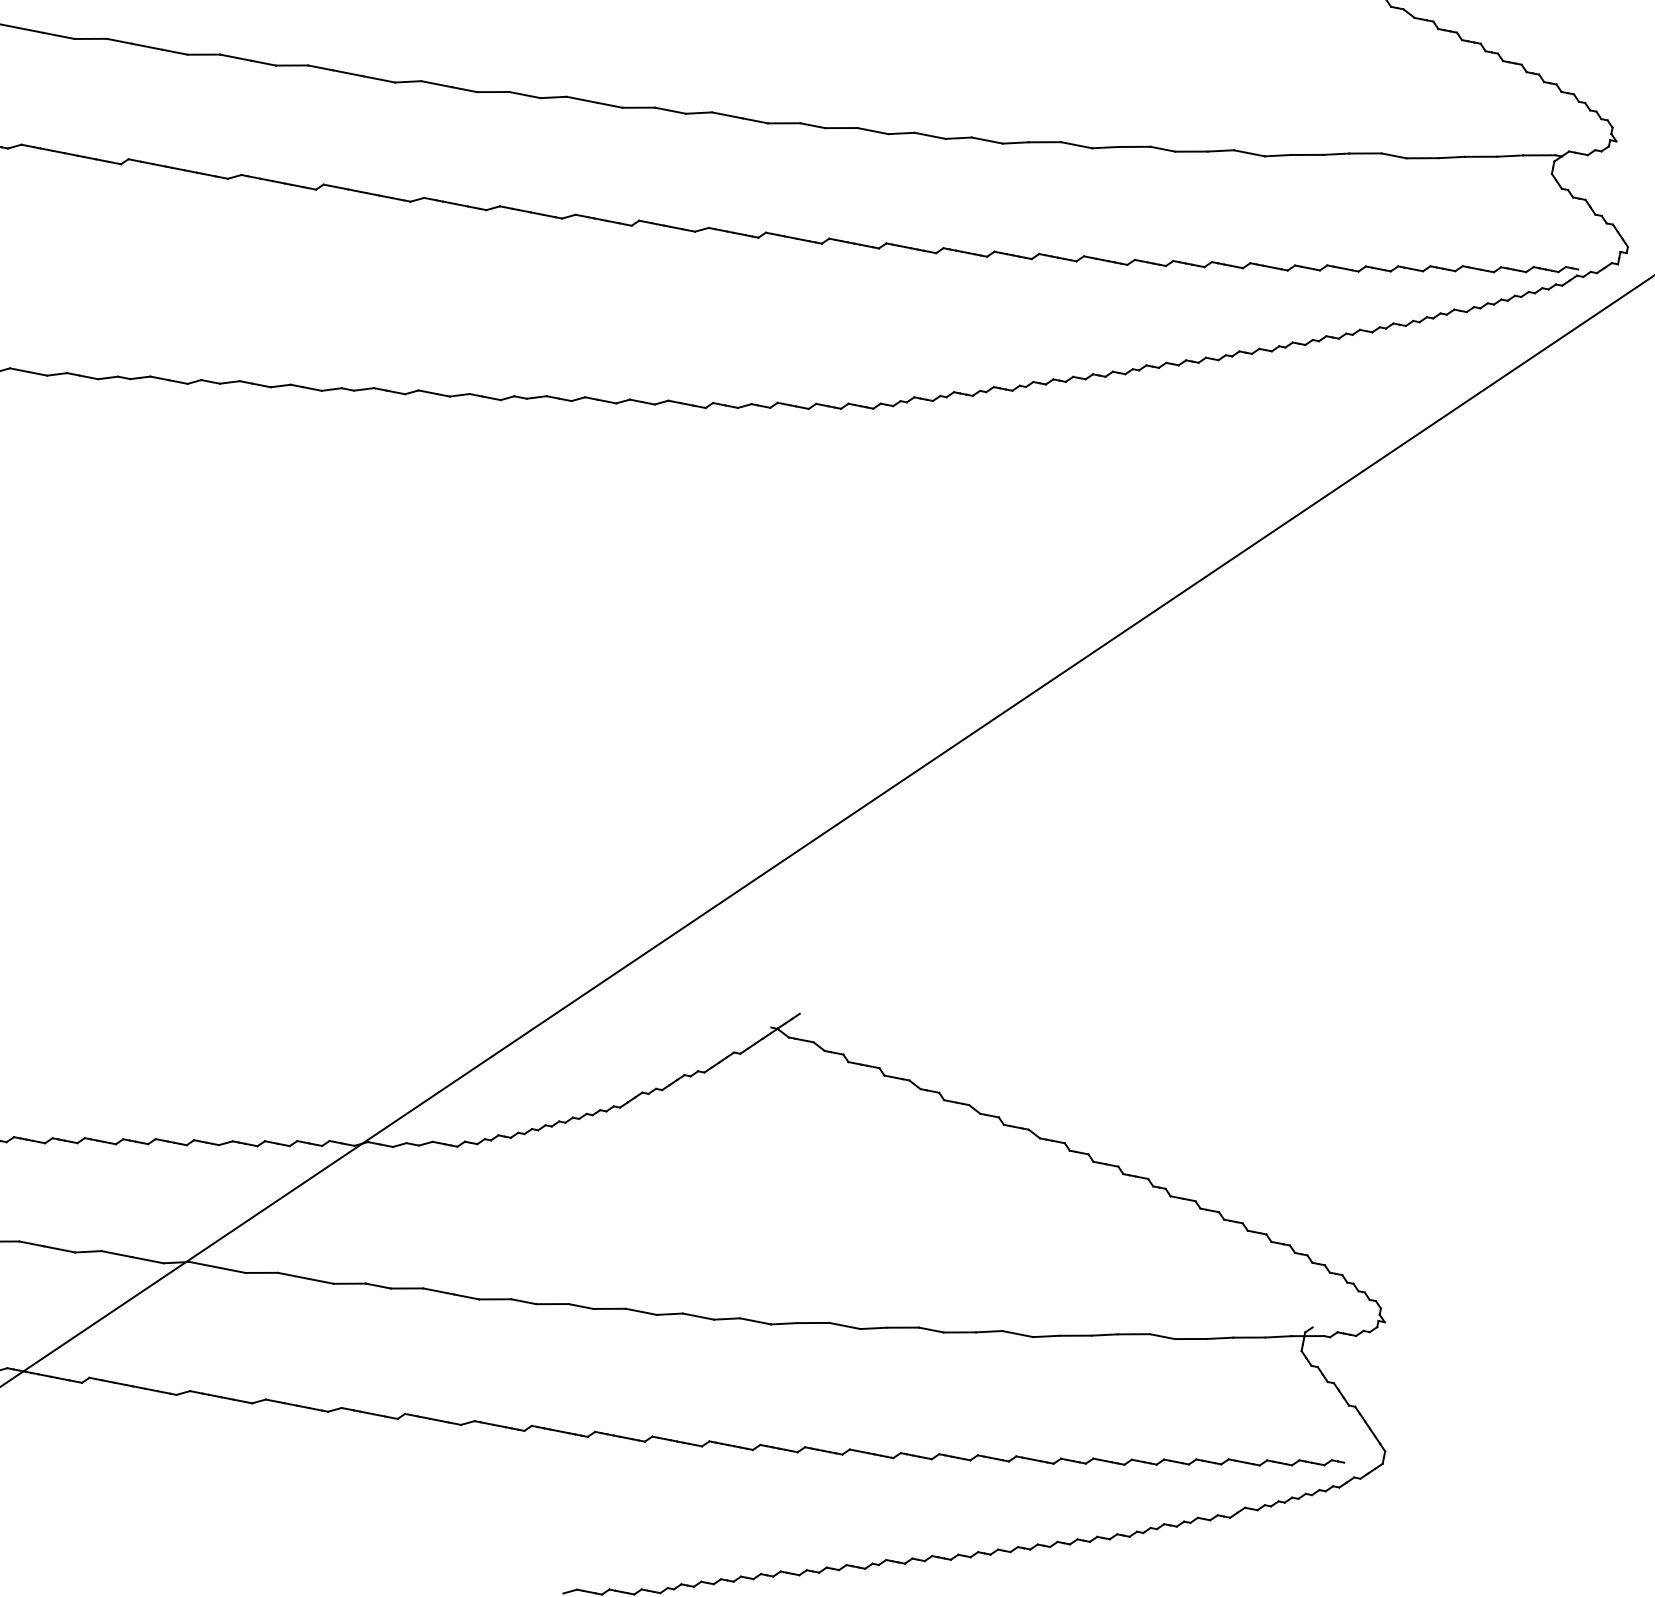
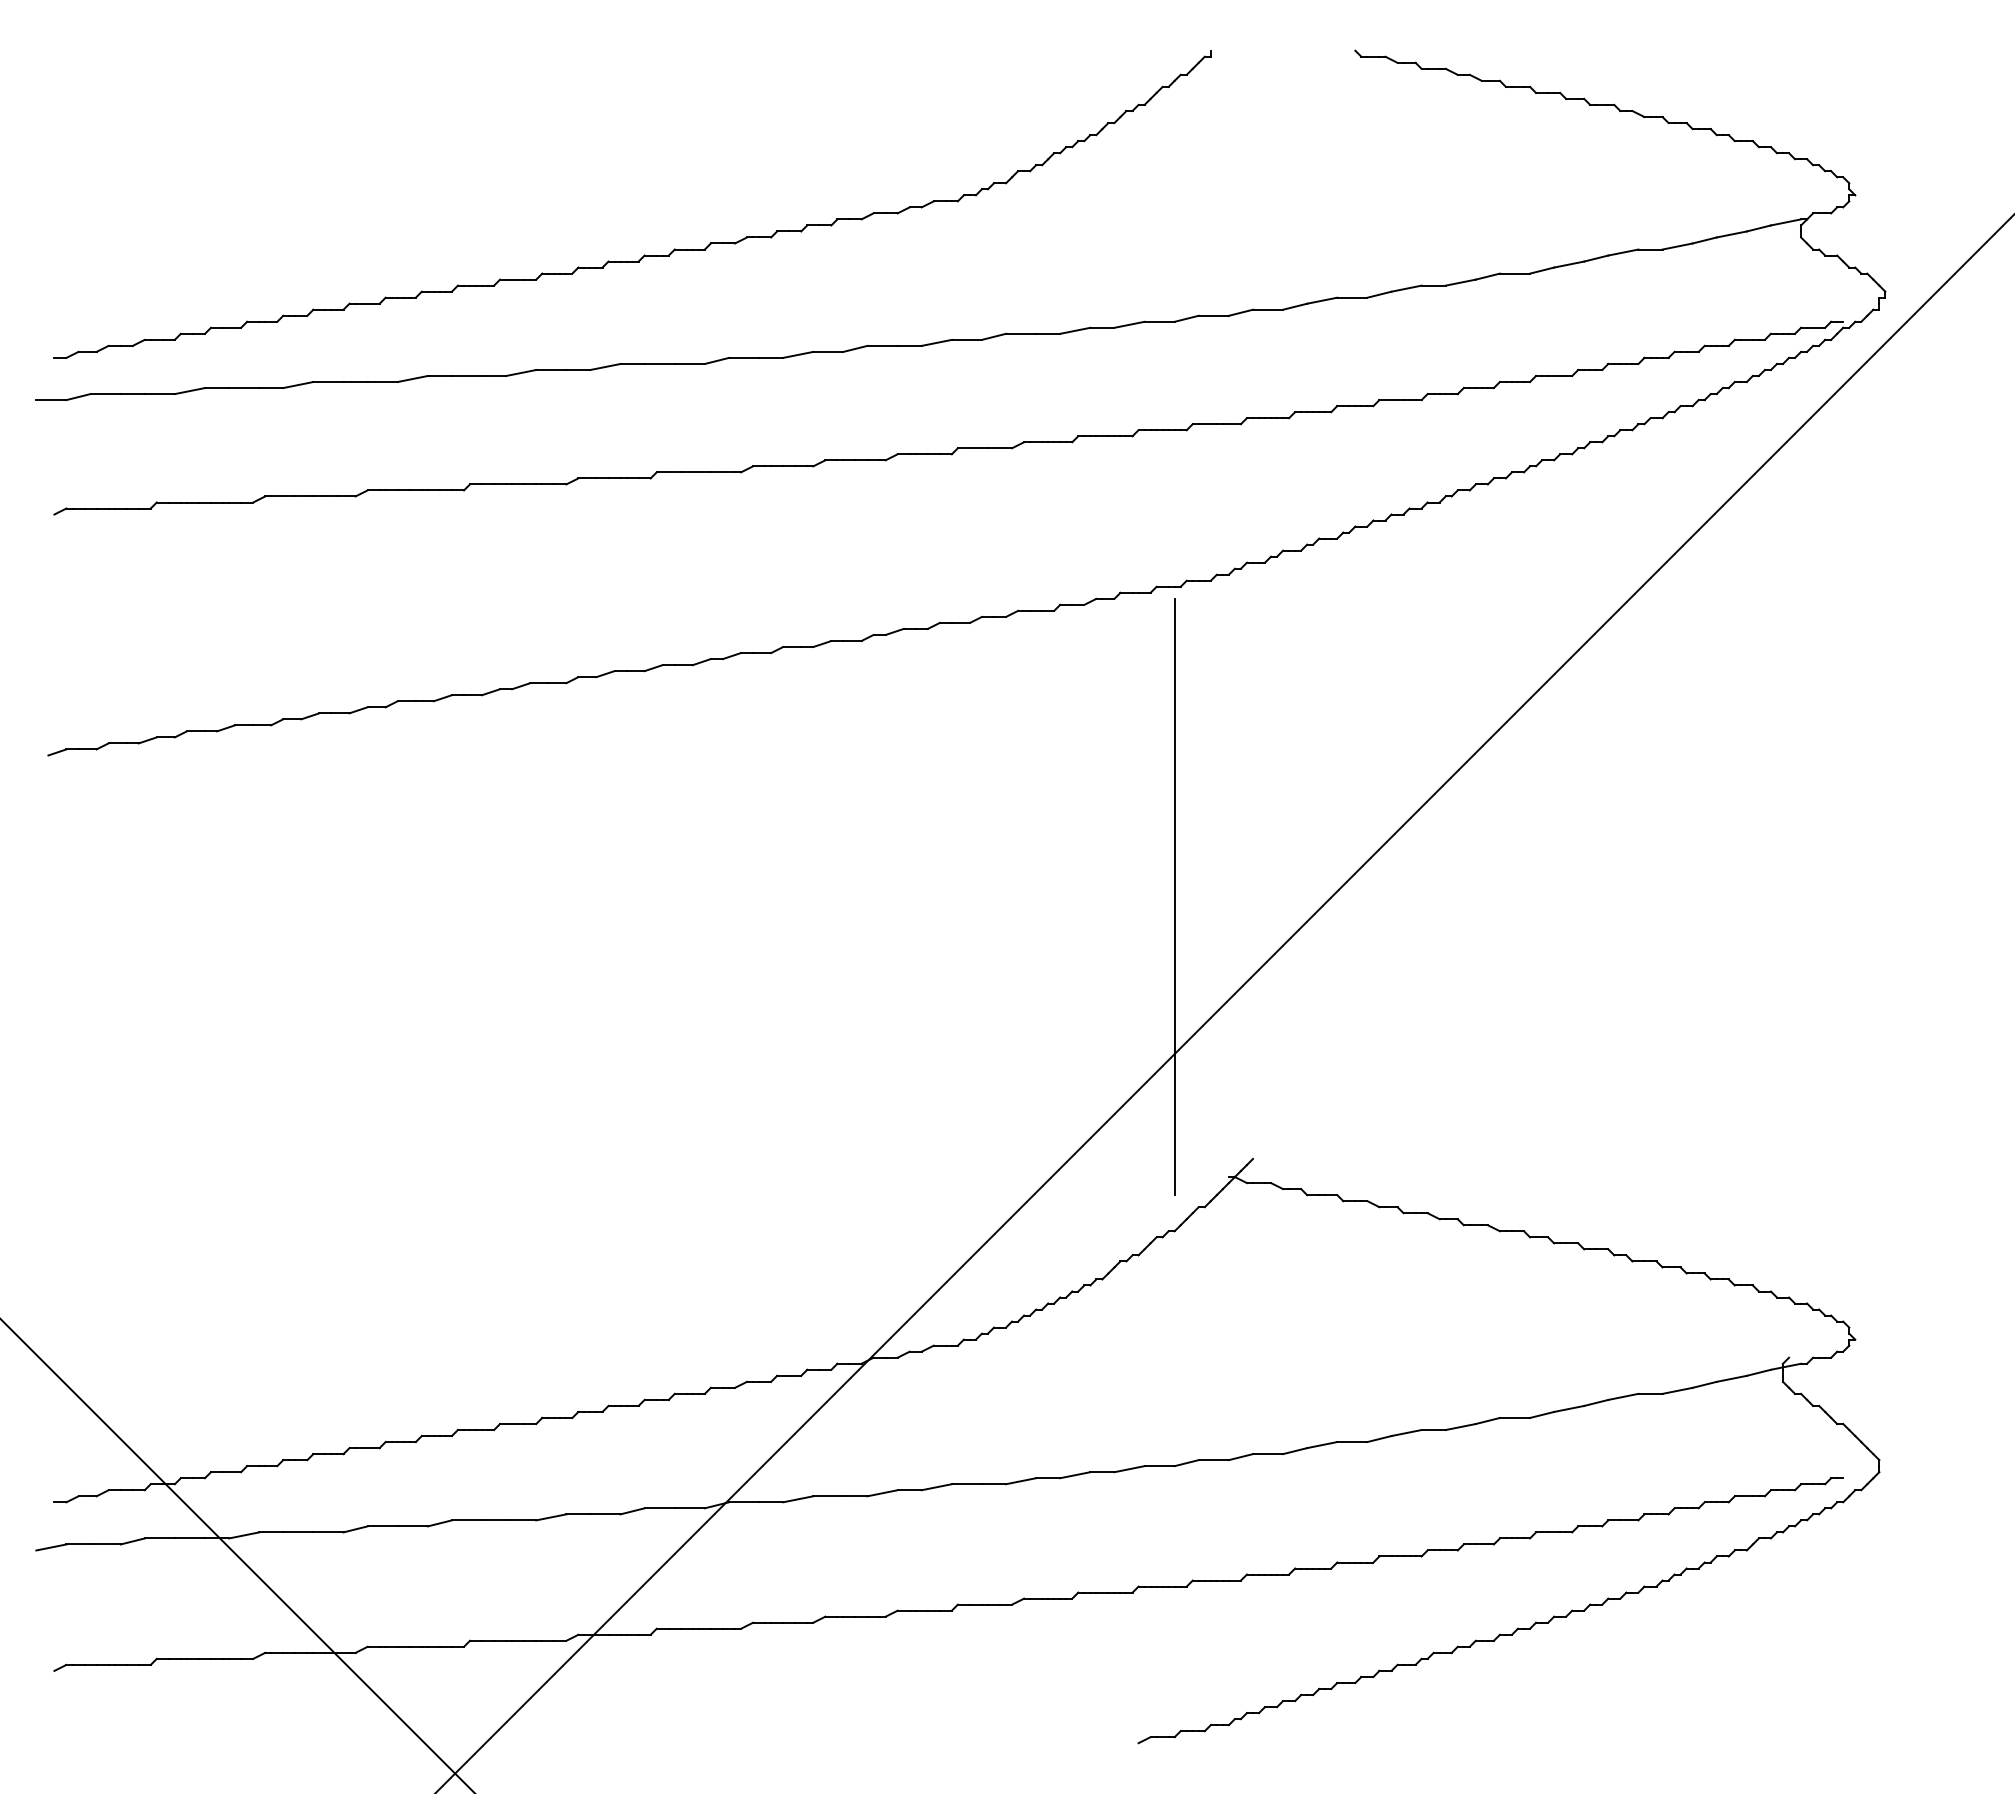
line: (771, 727) -> (1174, 896), added

